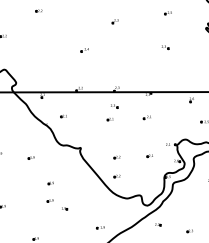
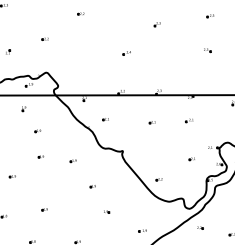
part: (114, 106) -> (156, 109), removed
part: (116, 157) -> (158, 160), removed
part: (49, 201) -> (91, 204), removed

